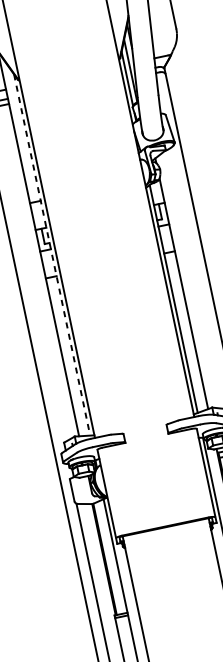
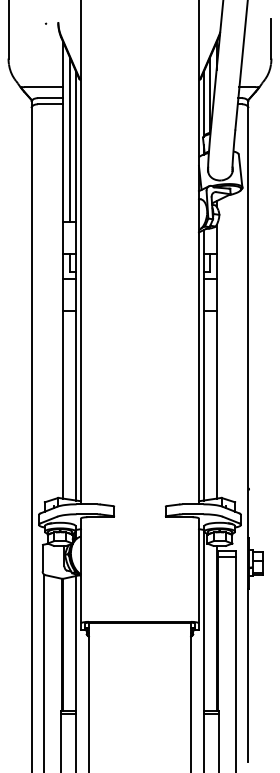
line: (21, 132) -> (70, 139), added
line: (52, 255) -> (76, 286), dashed -> solid

